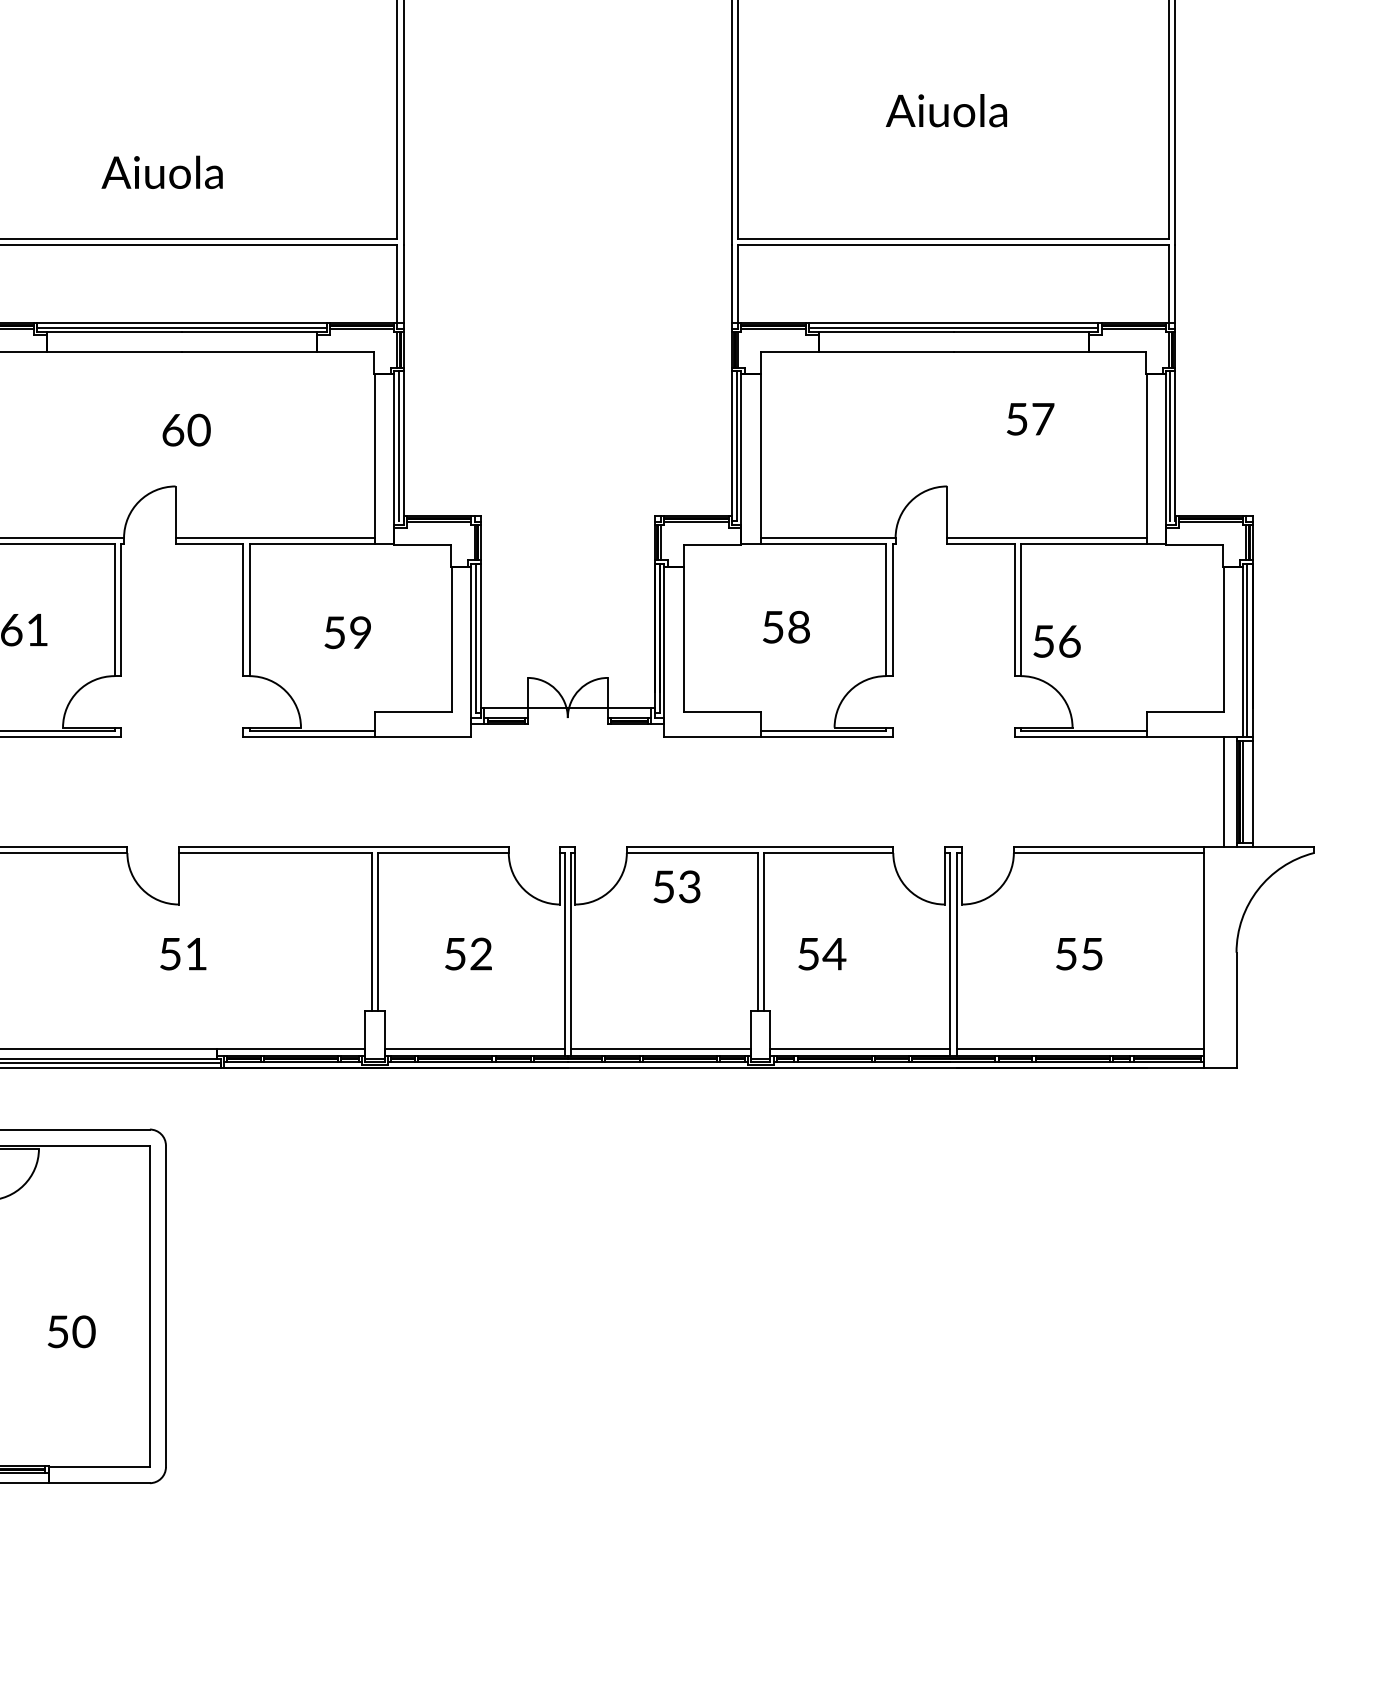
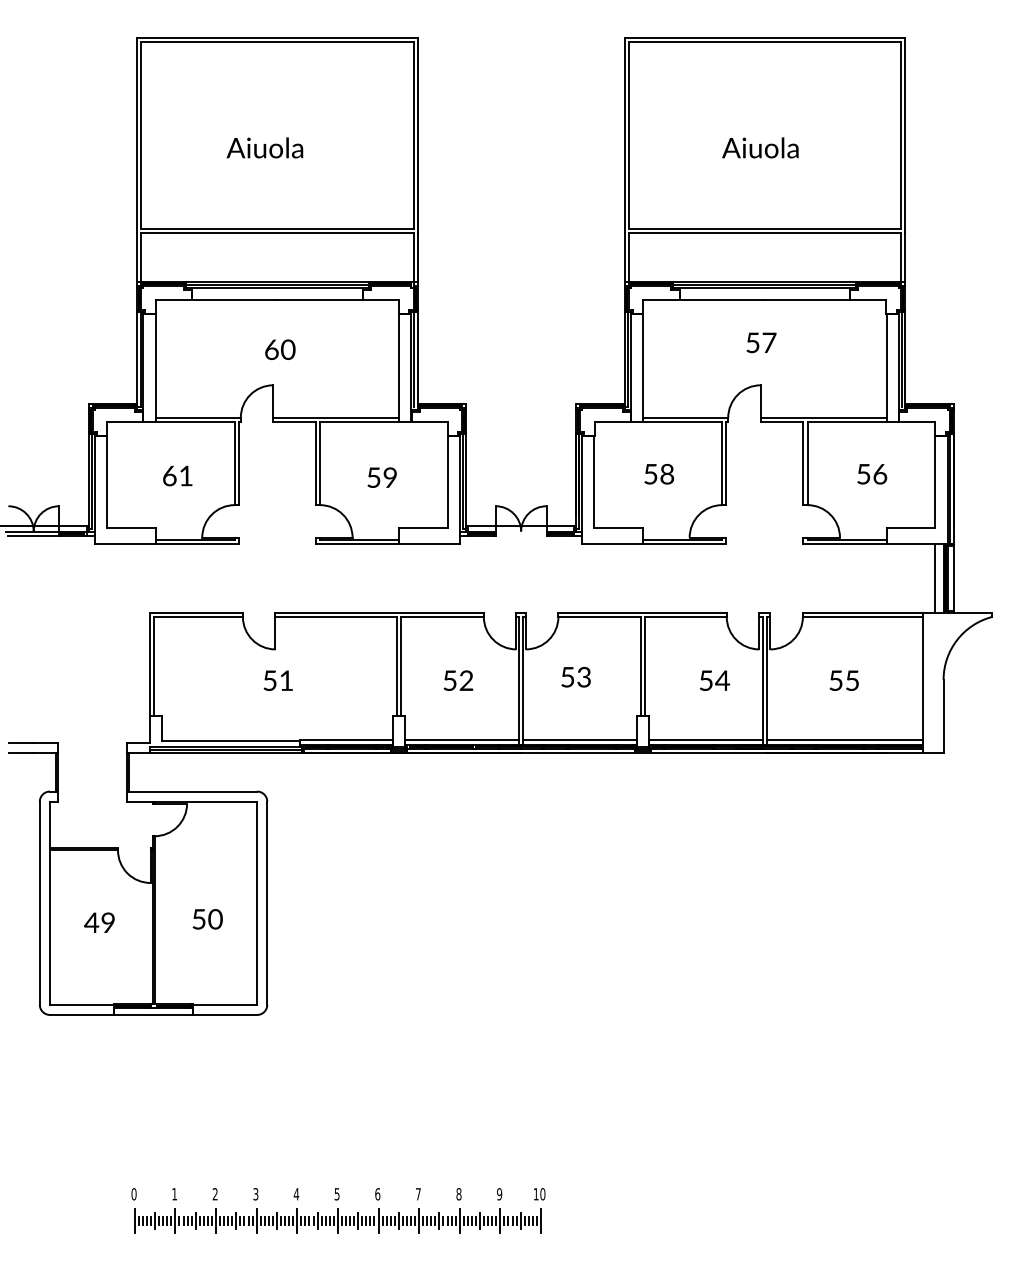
text: (161, 171) -> (264, 147), moved
text: (1030, 418) -> (761, 342), moved
text: (1057, 641) -> (872, 474), moved
text: (676, 887) -> (575, 677), moved
text: (823, 953) -> (715, 680), moved

